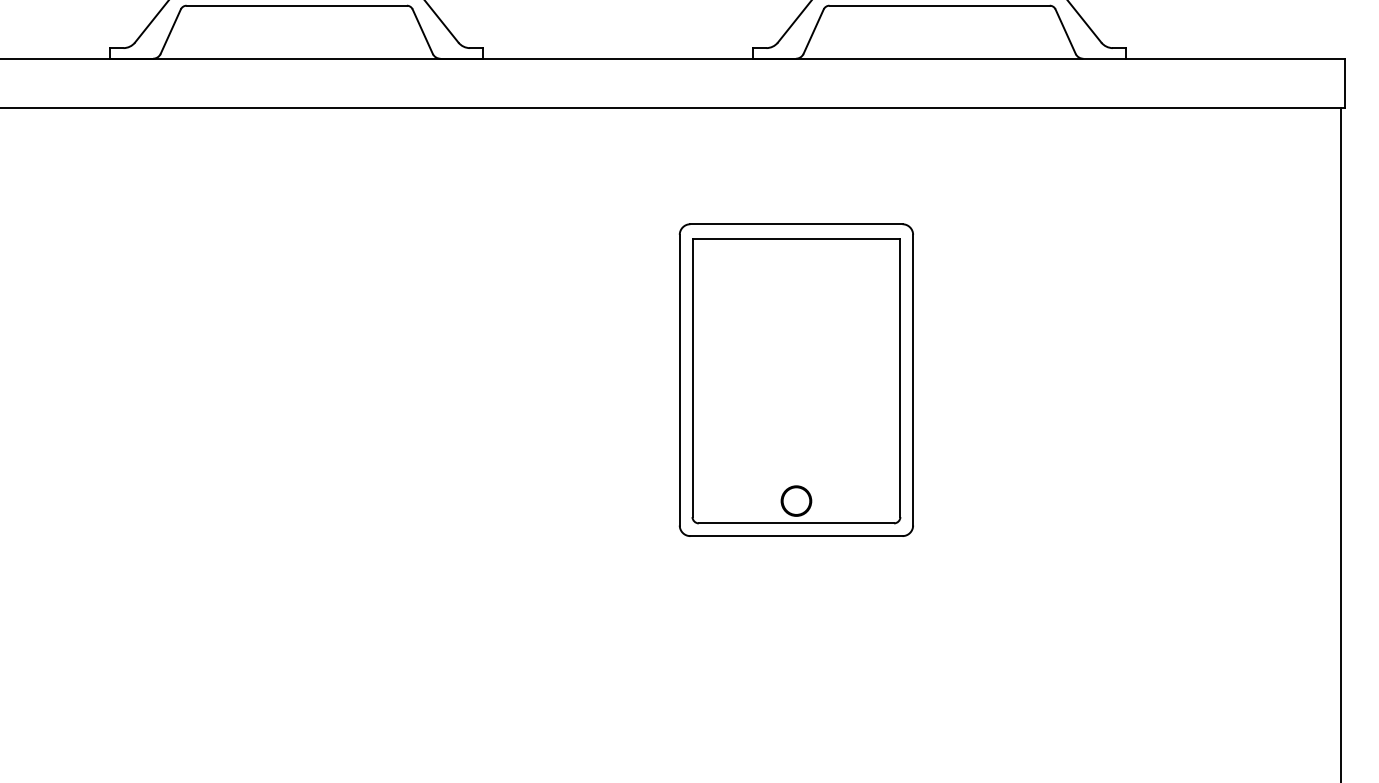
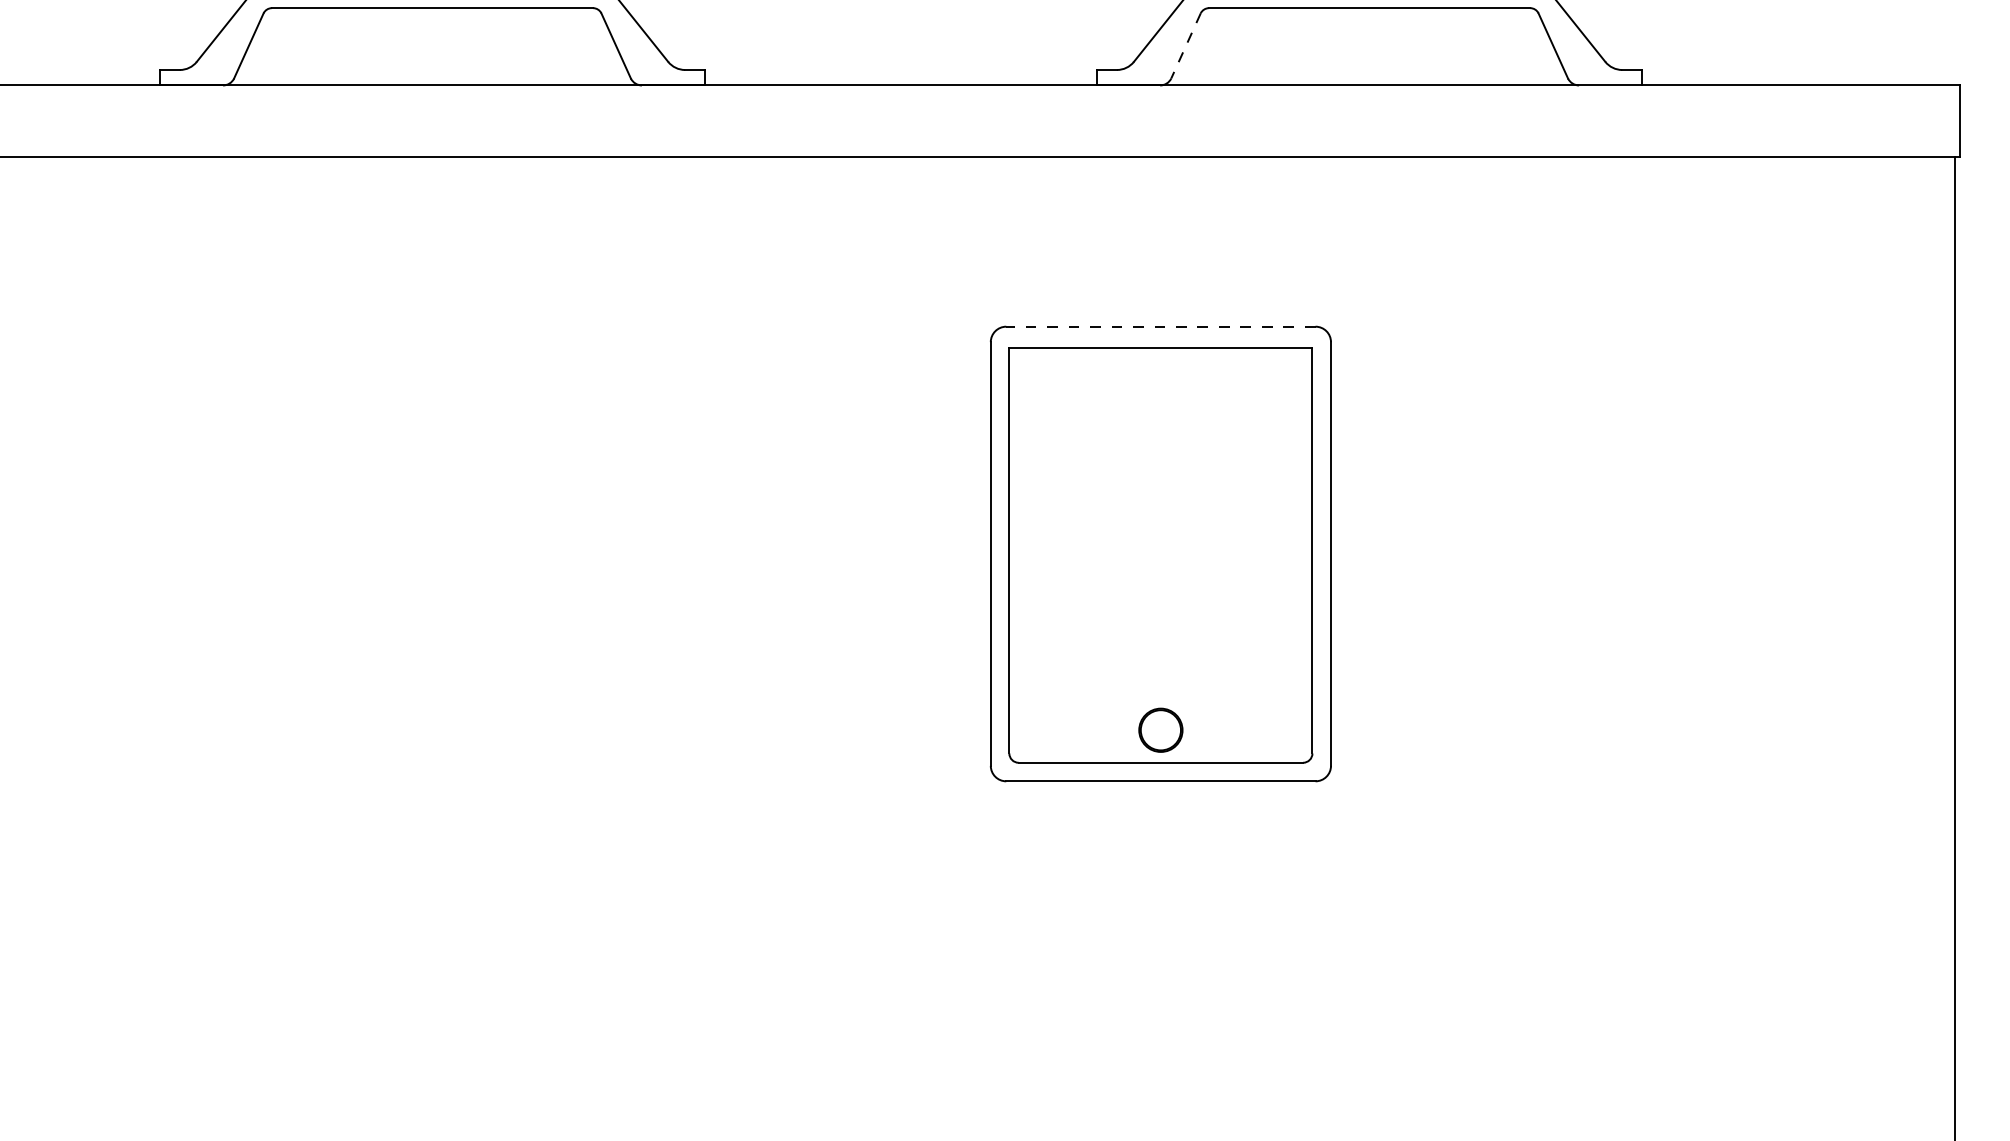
line: (813, 31) -> (1185, 45), solid -> dashed
line: (795, 224) -> (1159, 327), solid -> dashed

